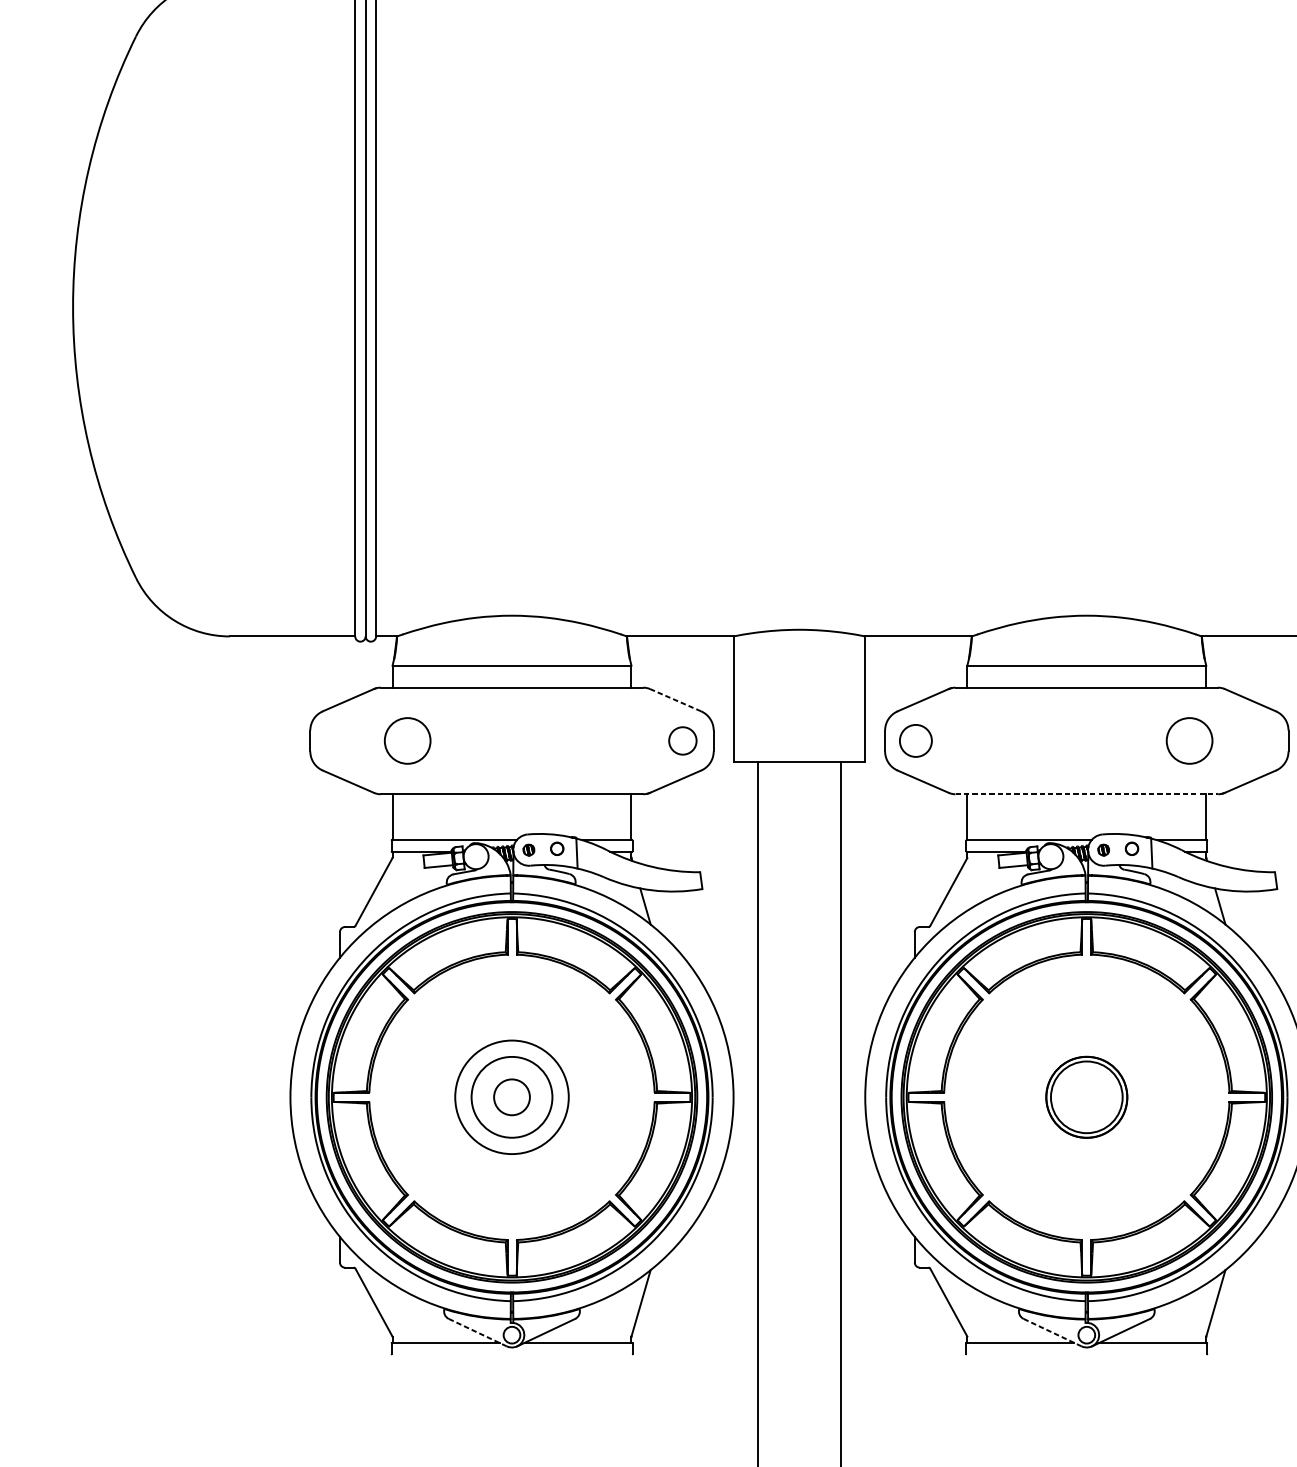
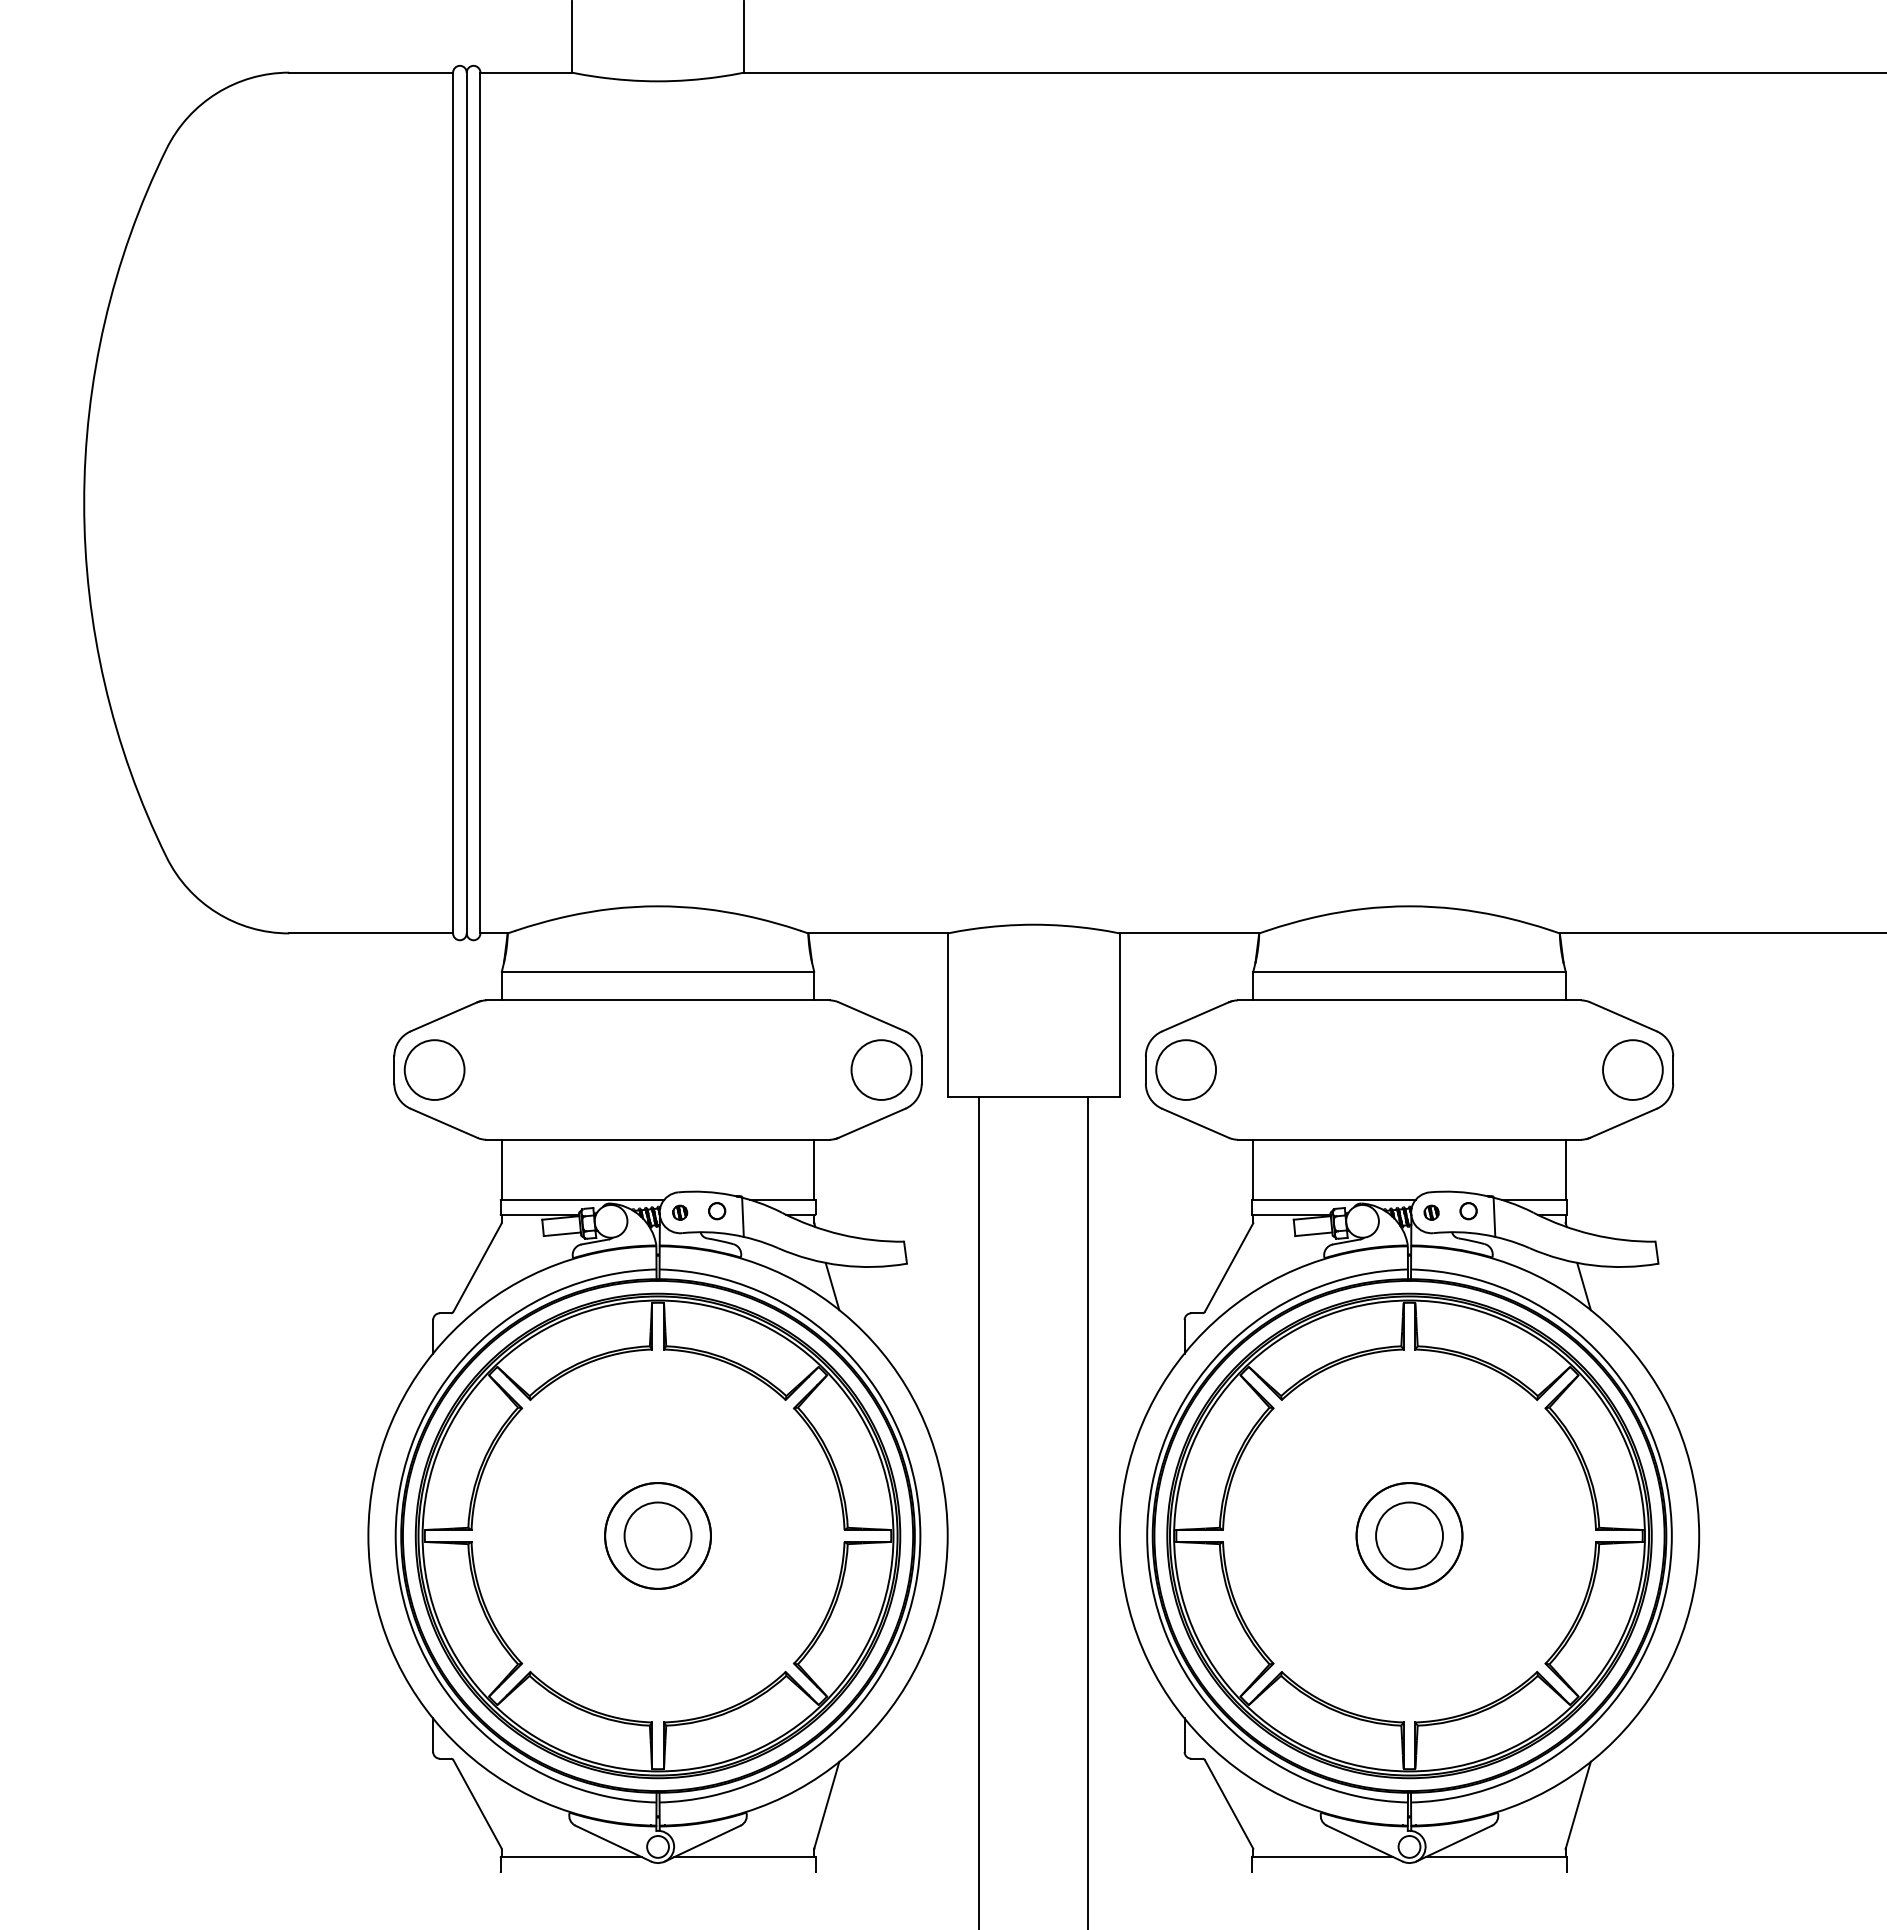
line: (675, 699) -> (871, 1016), dashed -> solid
circle: (407, 740) -> (434, 1069), moved
circle: (682, 740) -> (881, 1069), size x1.67
circle: (915, 740) -> (1185, 1069), size x1.43
circle: (1189, 740) -> (1632, 1069), moved
line: (1086, 794) -> (1409, 1139), dashed -> solid
circle: (511, 1096) -> (657, 1535), size x1.43
circle: (512, 1096) -> (658, 1535), size x0.71
circle: (1086, 1096) -> (1409, 1535), size x0.71
line: (477, 1332) -> (613, 1843), dashed -> solid
line: (1052, 1332) -> (1364, 1843), dashed -> solid

